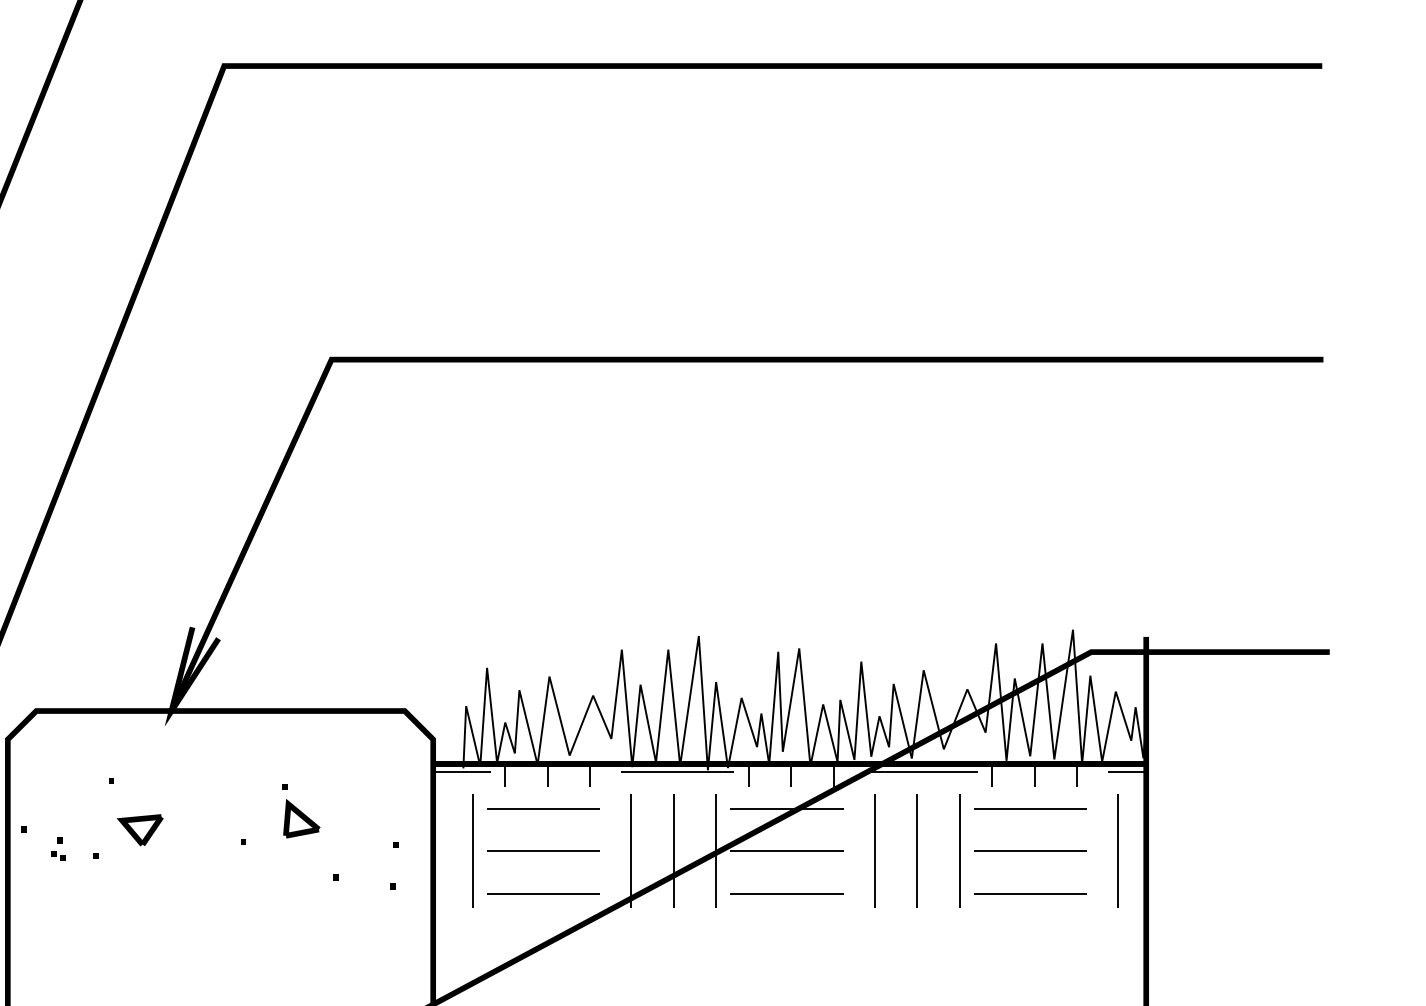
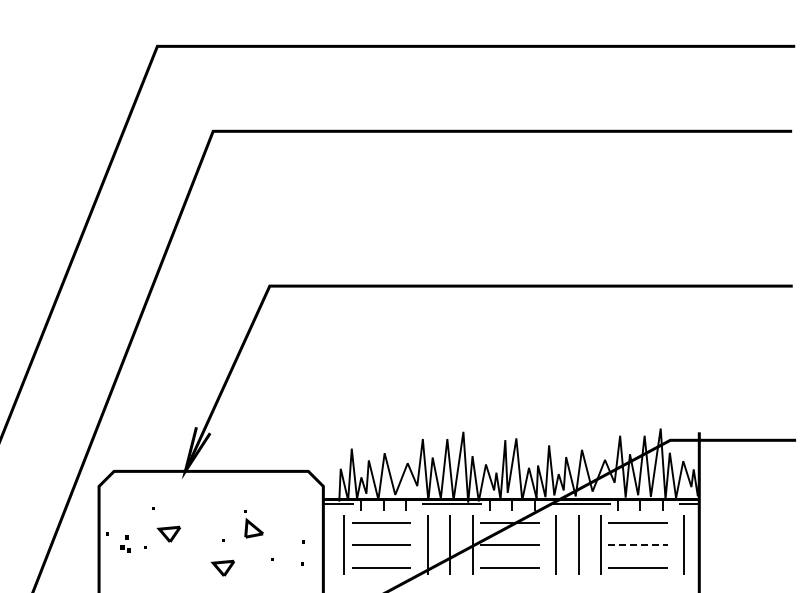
part: (57, 849) -> (125, 544), size x1.4
line: (1030, 851) -> (638, 545), solid -> dashed
part: (241, 893) -> (222, 567), added

